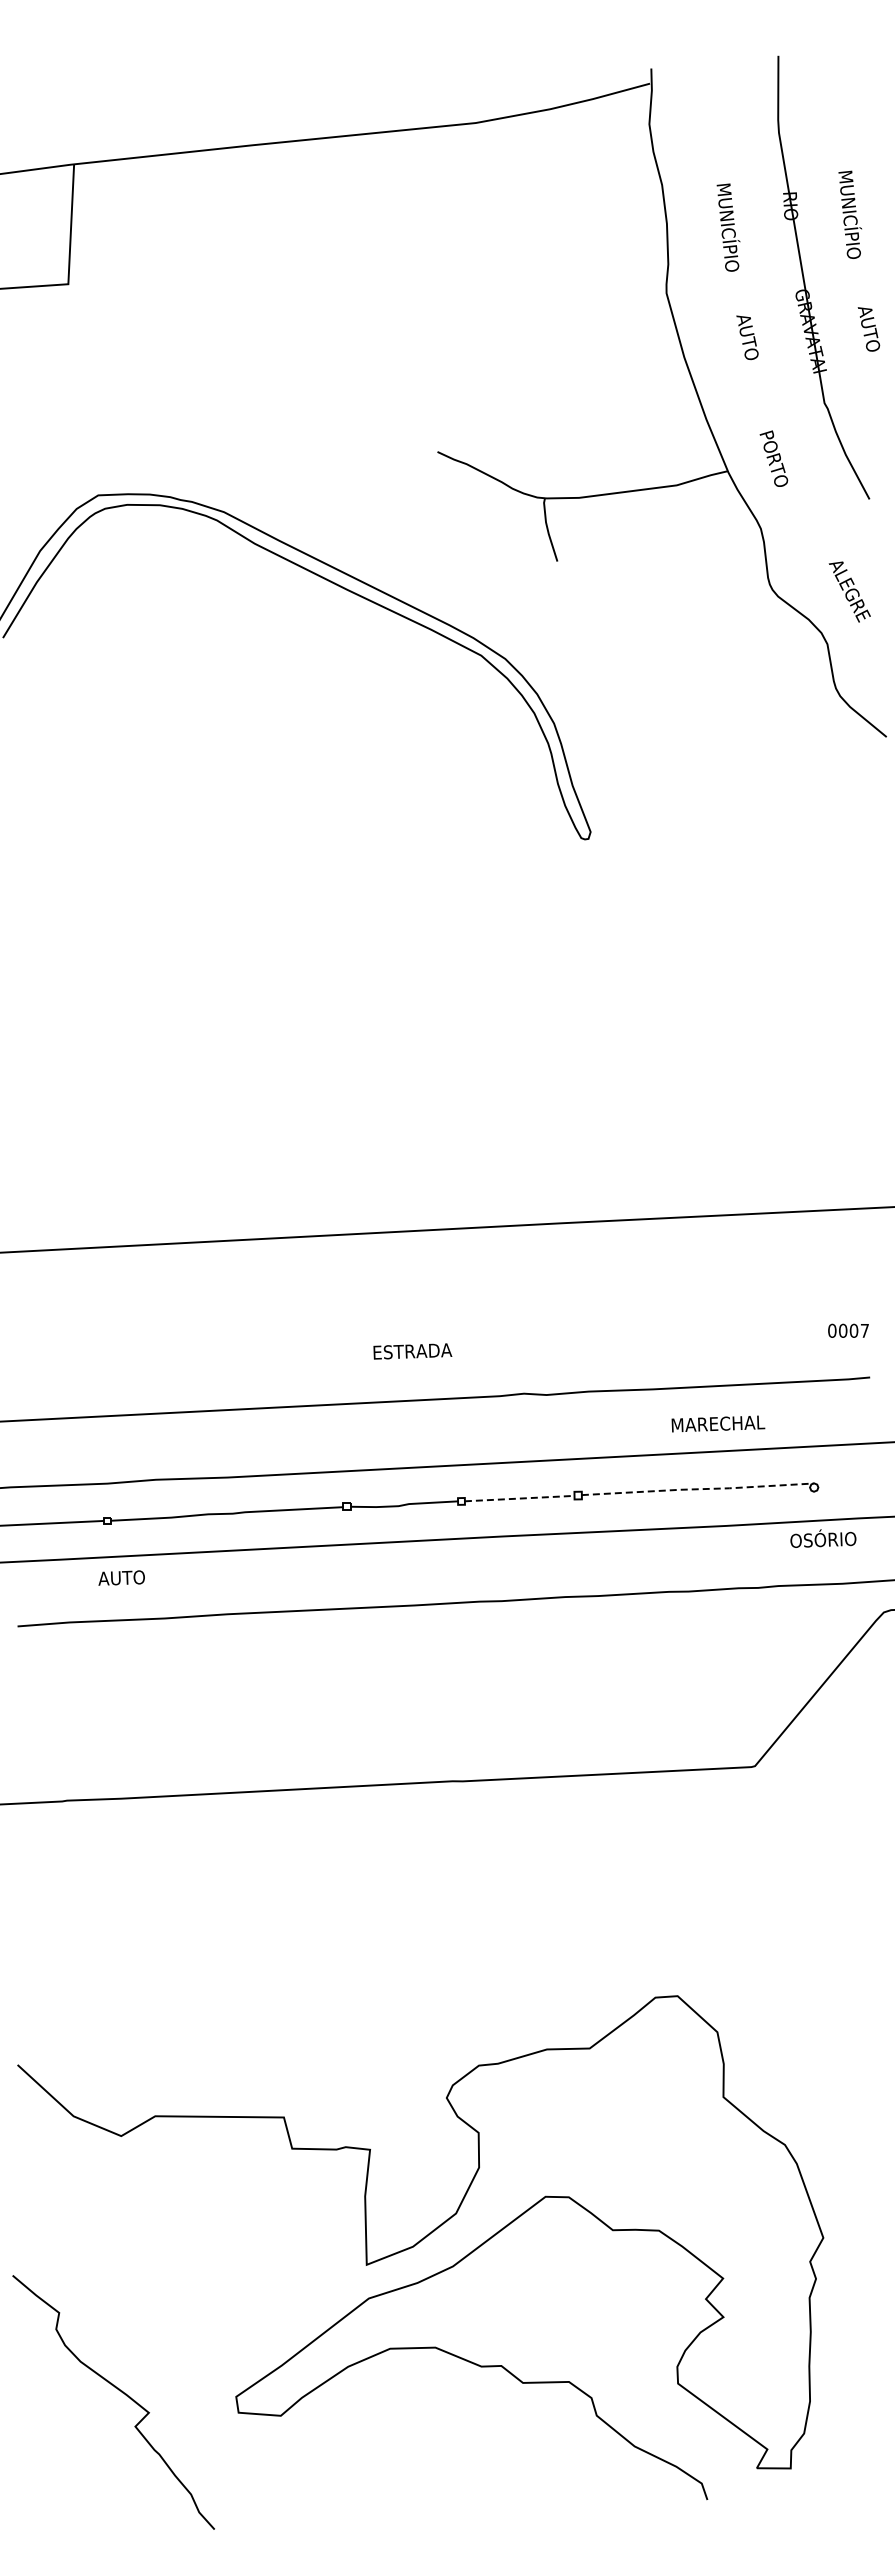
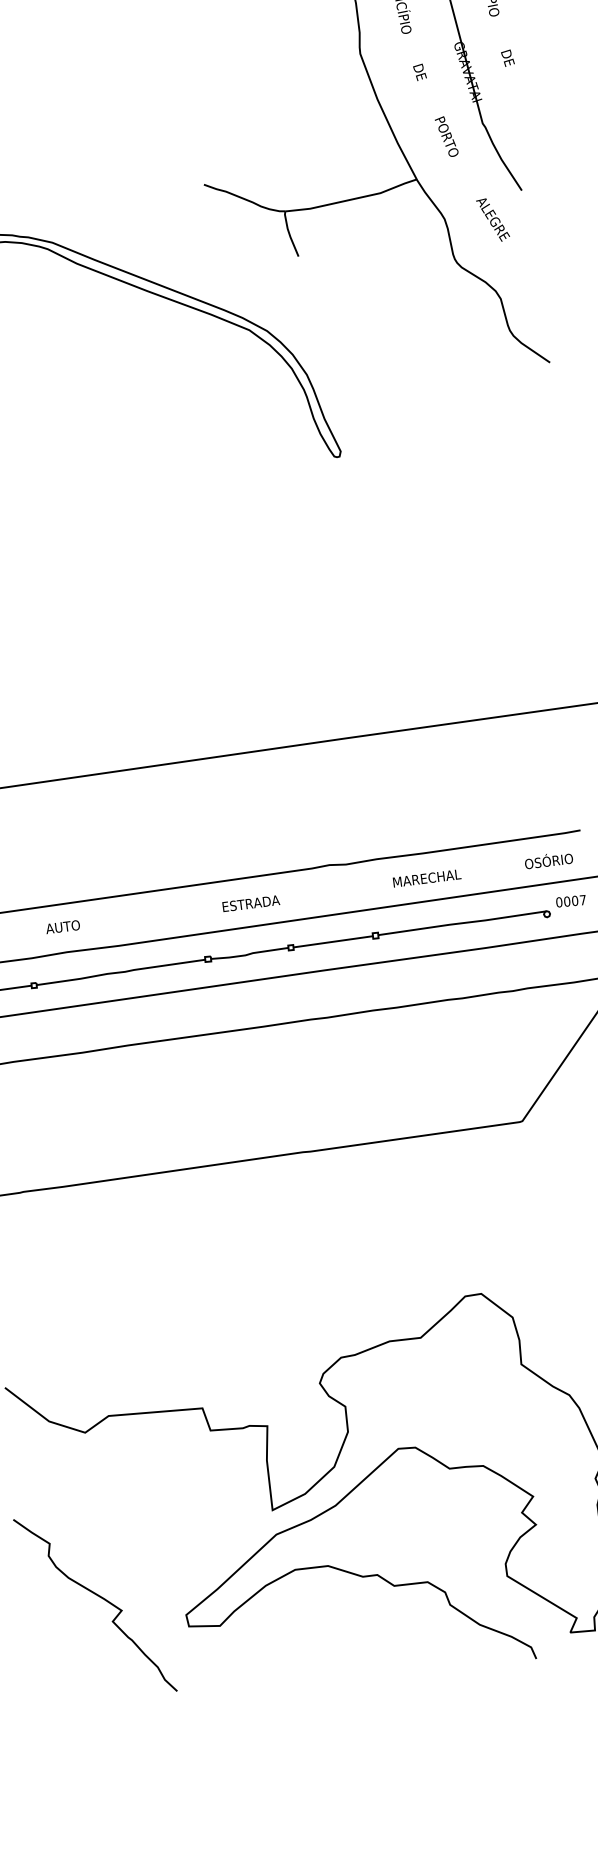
text: (868, 328) -> (509, 66), AUTO -> DE
text: (747, 337) -> (422, 80), AUTO -> DE
text: (773, 458) -> (446, 136), moved
text: (849, 591) -> (492, 219), moved
text: (848, 1330) -> (571, 901), moved
text: (412, 1351) -> (251, 903), moved
text: (718, 1423) -> (427, 878), moved
line: (698, 1489) -> (462, 923), dashed -> solid
line: (519, 1498) -> (333, 941), dashed -> solid
text: (823, 1538) -> (549, 860), moved
text: (121, 1577) -> (62, 926), moved
curve: (122, 2393) -> (101, 1598), moved

